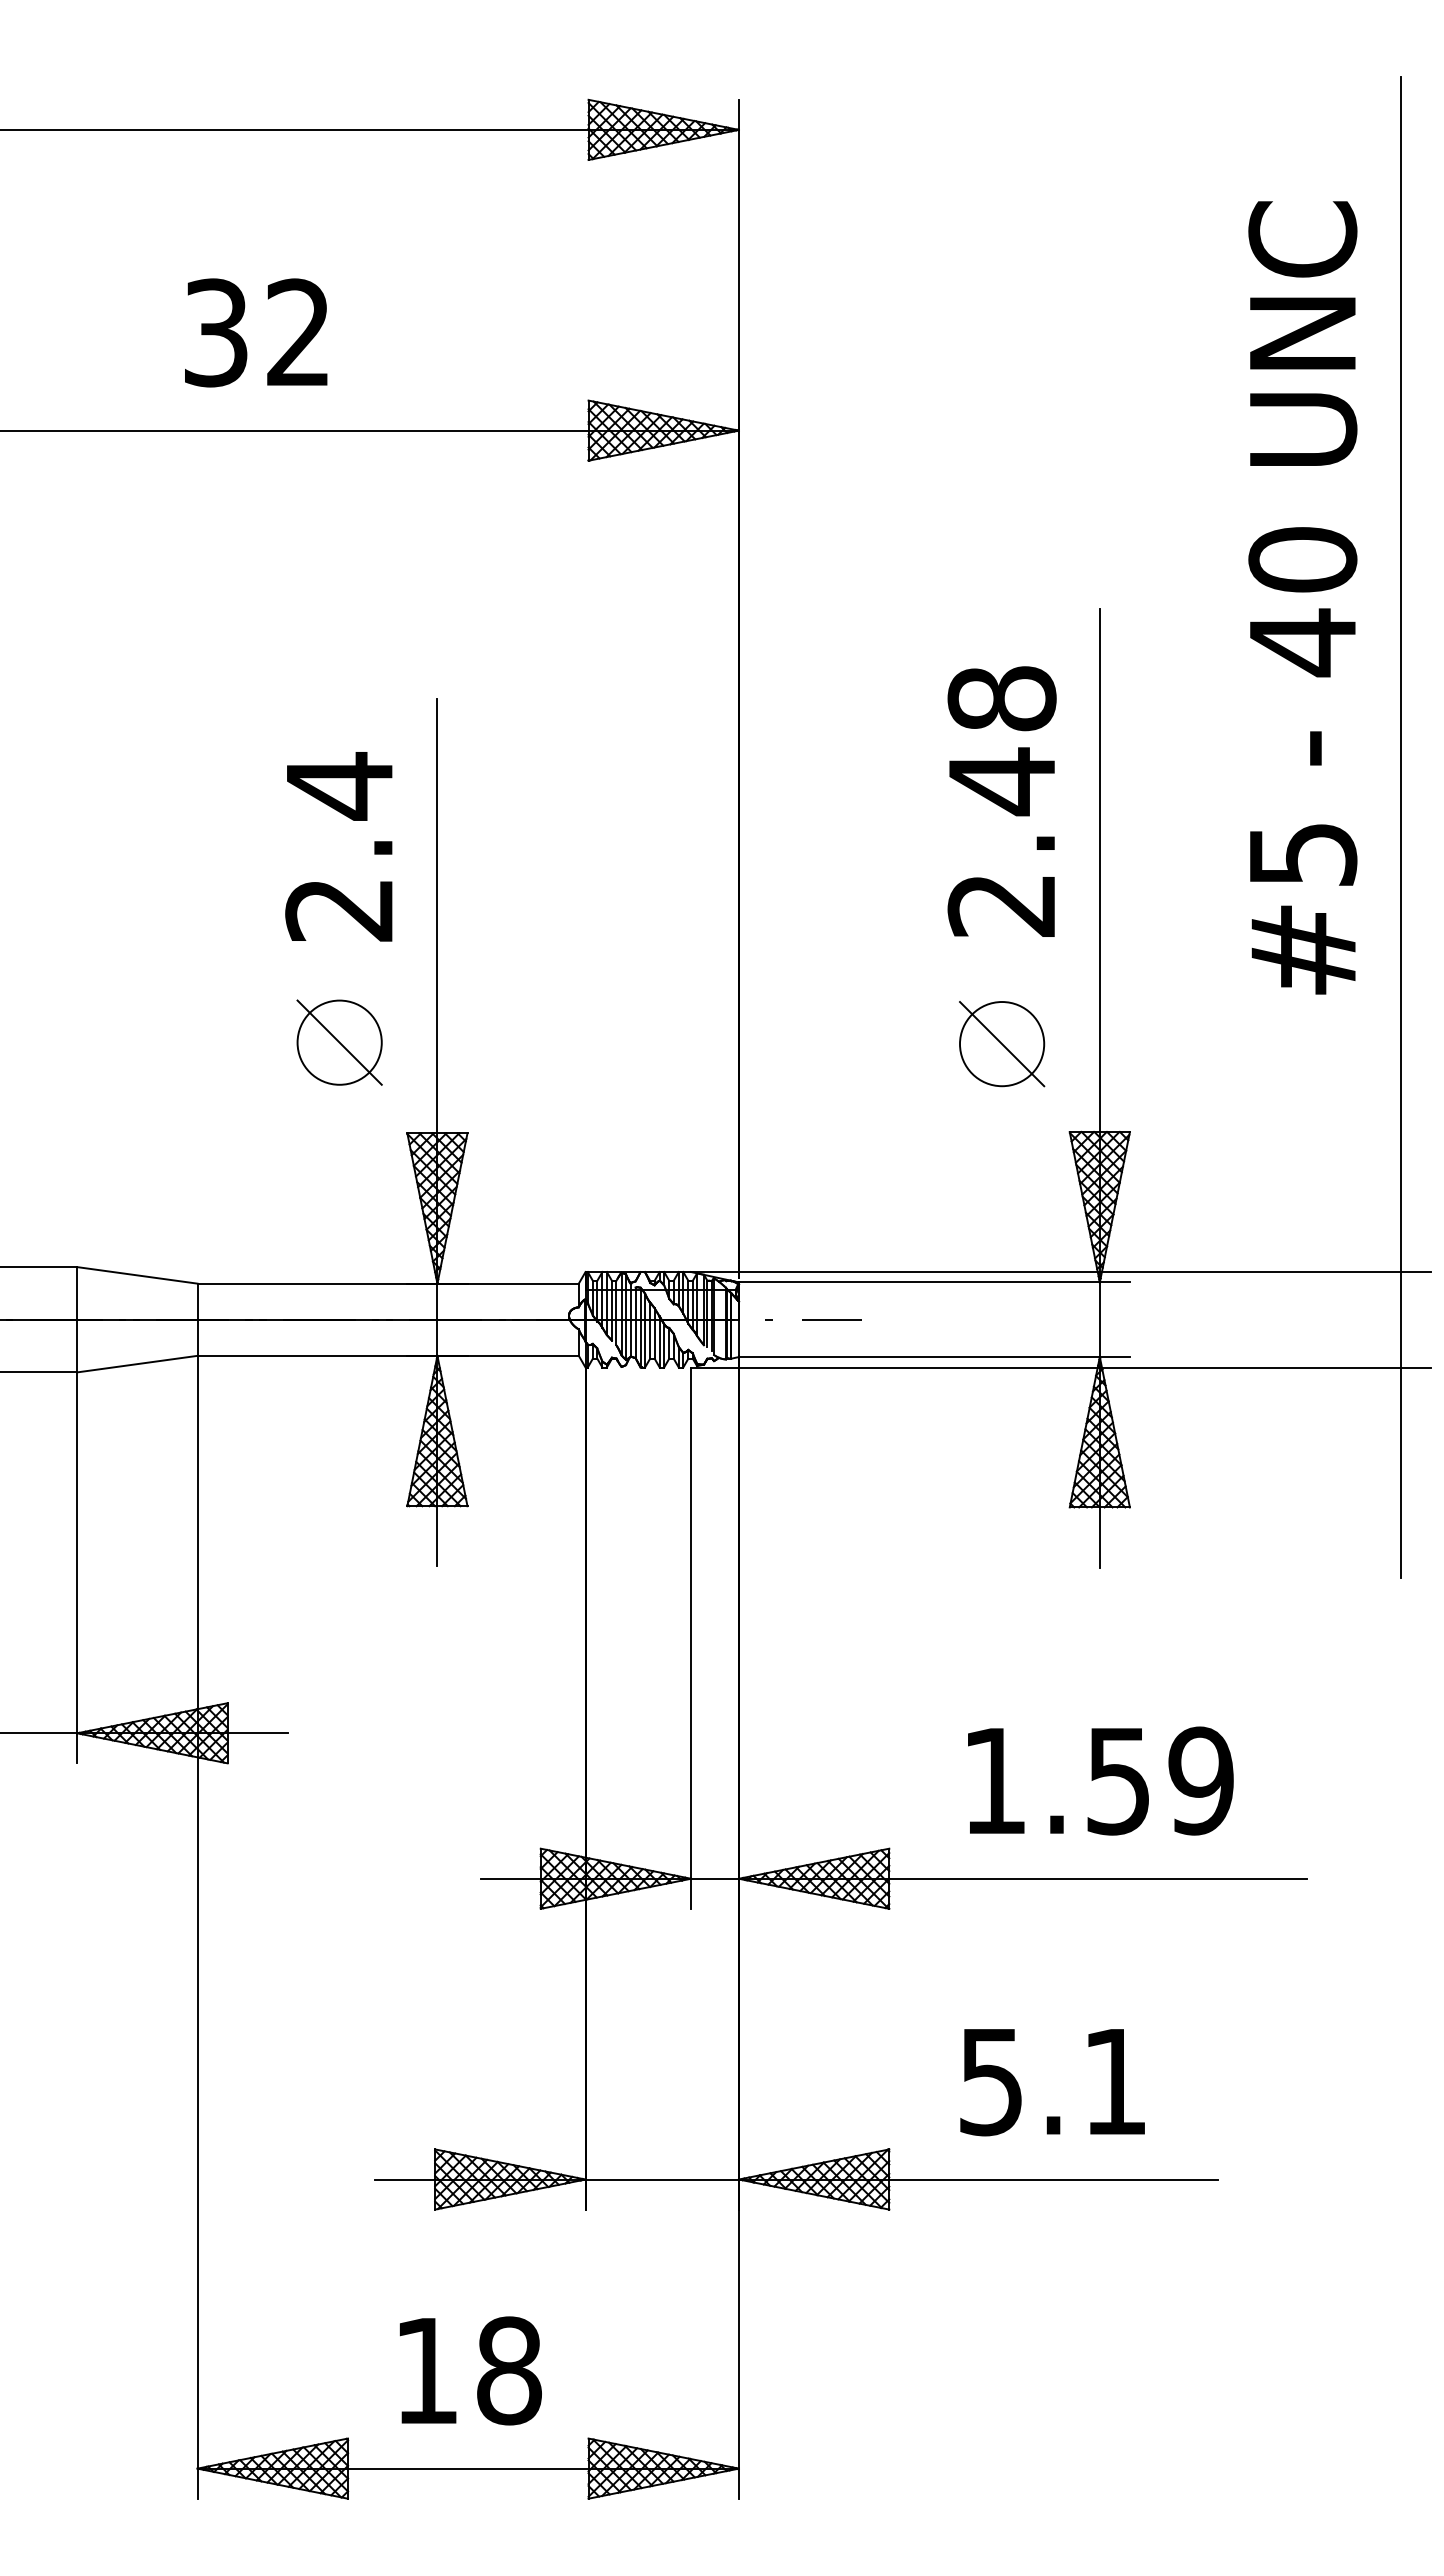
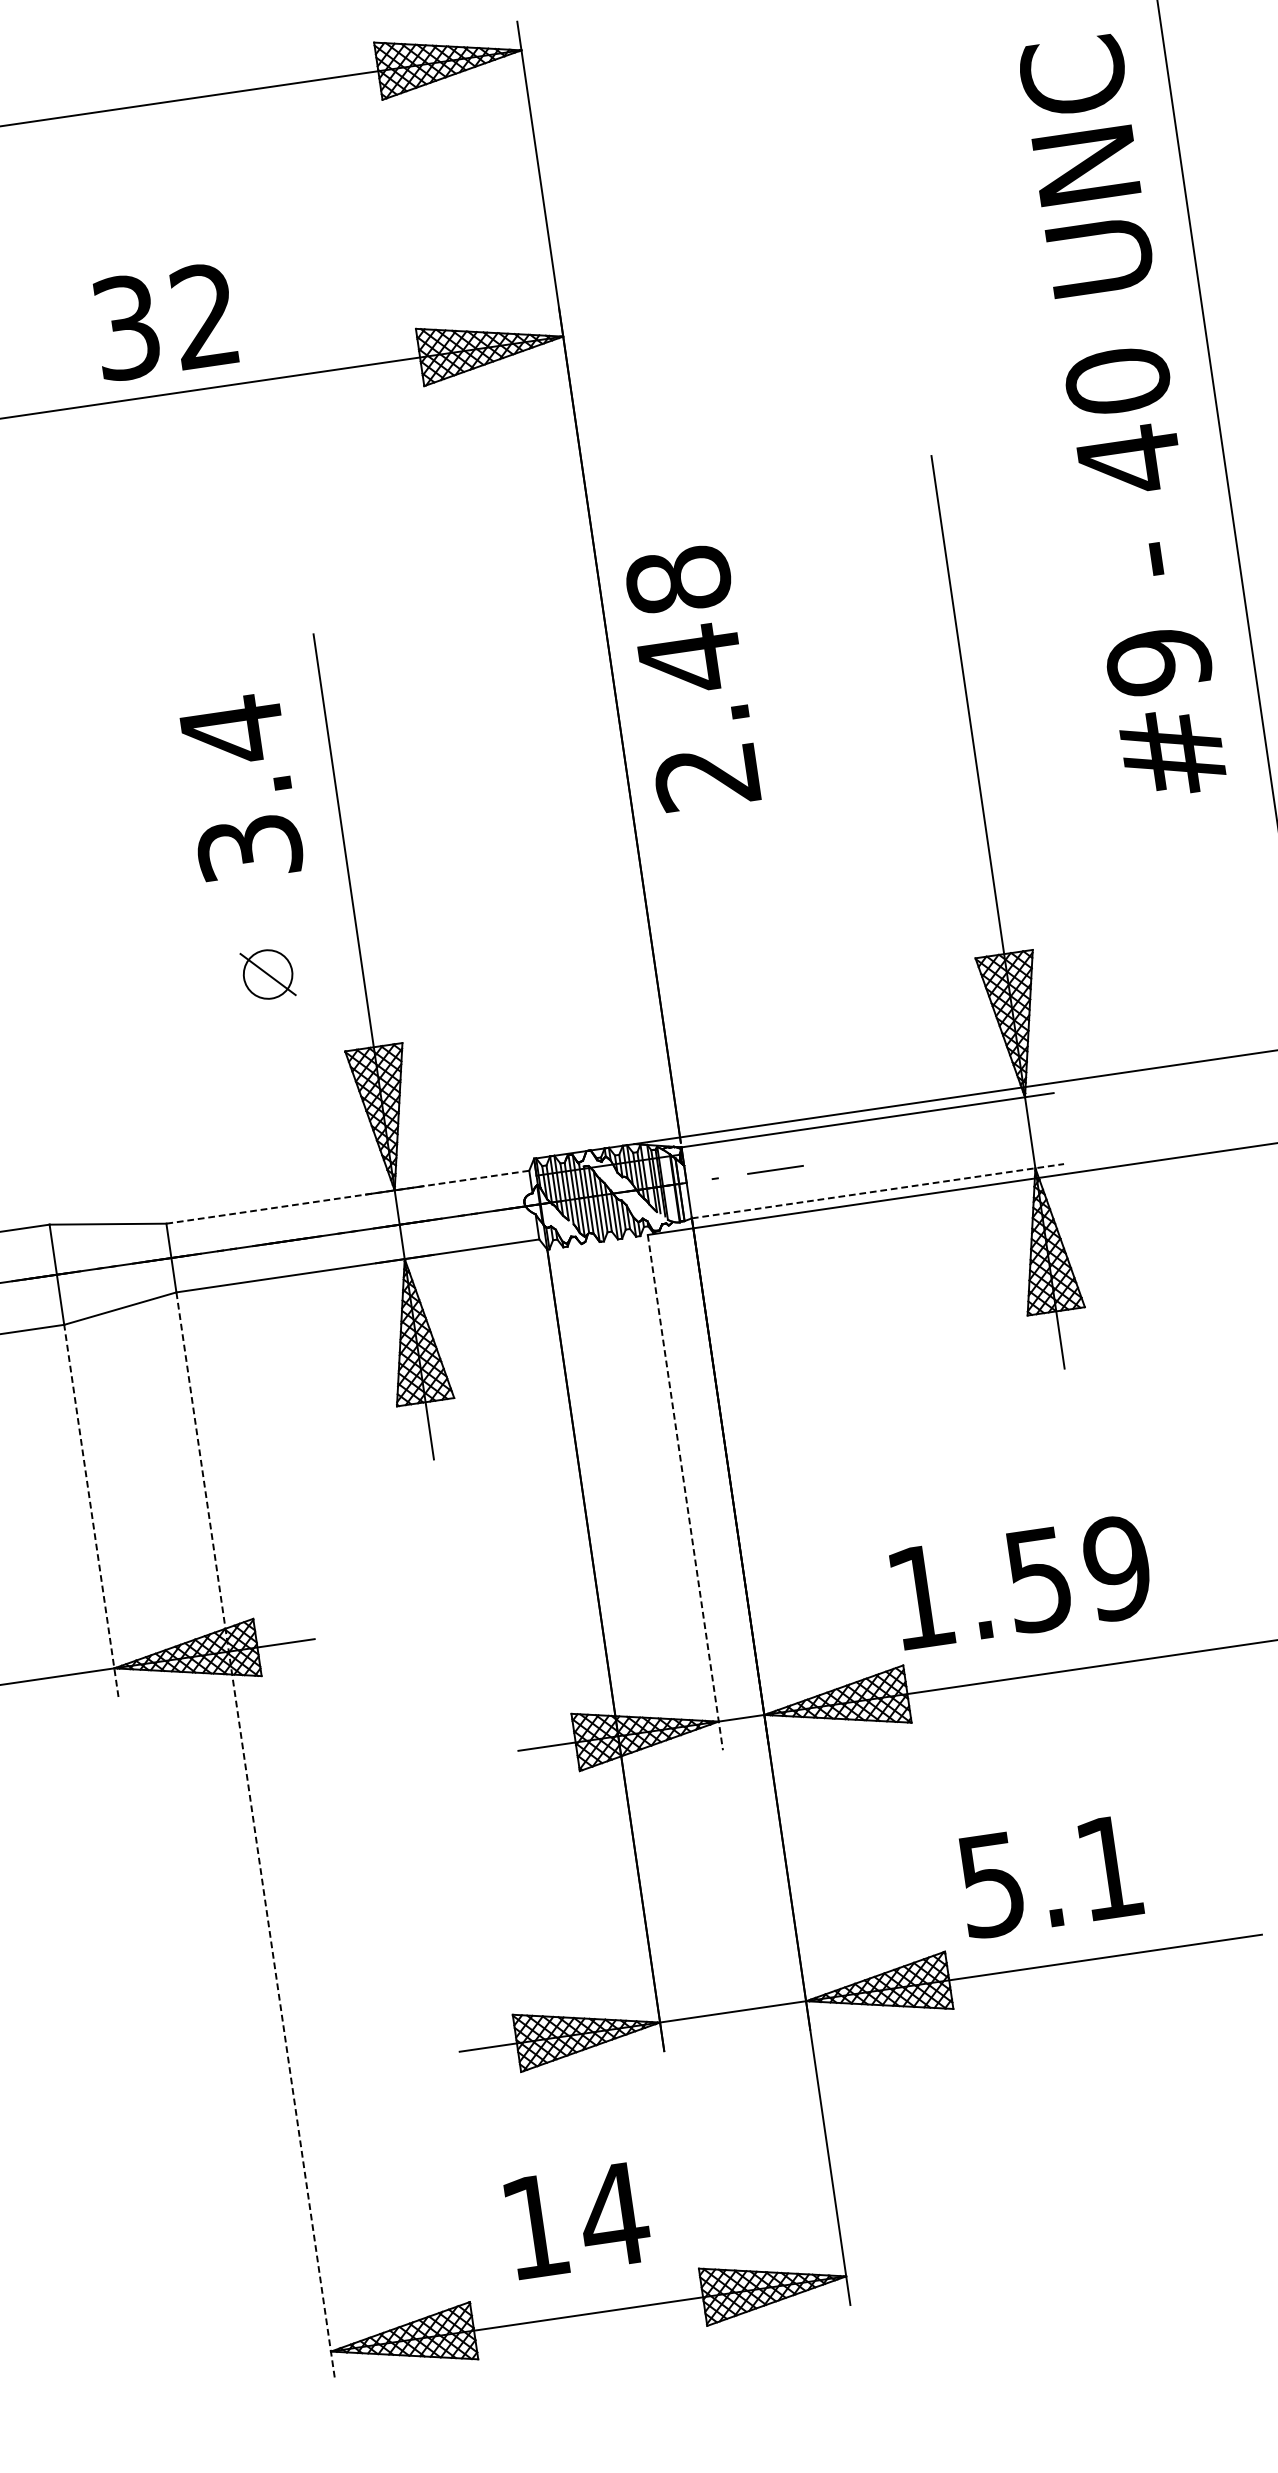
text: (256, 332) -> (164, 321), moved
text: (1001, 801) -> (692, 678), moved
text: (1302, 854) -> (1158, 661), #5 -> #9
text: (339, 910) -> (249, 848), 2.4 -> 3.4
part: (339, 1042) -> (268, 974), size x0.6
part: (1002, 1044) -> (899, 884), removed
line: (388, 1283) -> (348, 1197), solid -> dashed
line: (934, 1357) -> (878, 1191), solid -> dashed
line: (77, 1567) -> (91, 1510), solid -> dashed
line: (691, 1638) -> (685, 1492), solid -> dashed
text: (1100, 1780) -> (1021, 1581), moved
line: (197, 1927) -> (255, 1836), solid -> dashed
text: (1052, 2082) -> (1050, 1877), moved
text: (508, 2370) -> (613, 2214), 18 -> 14

